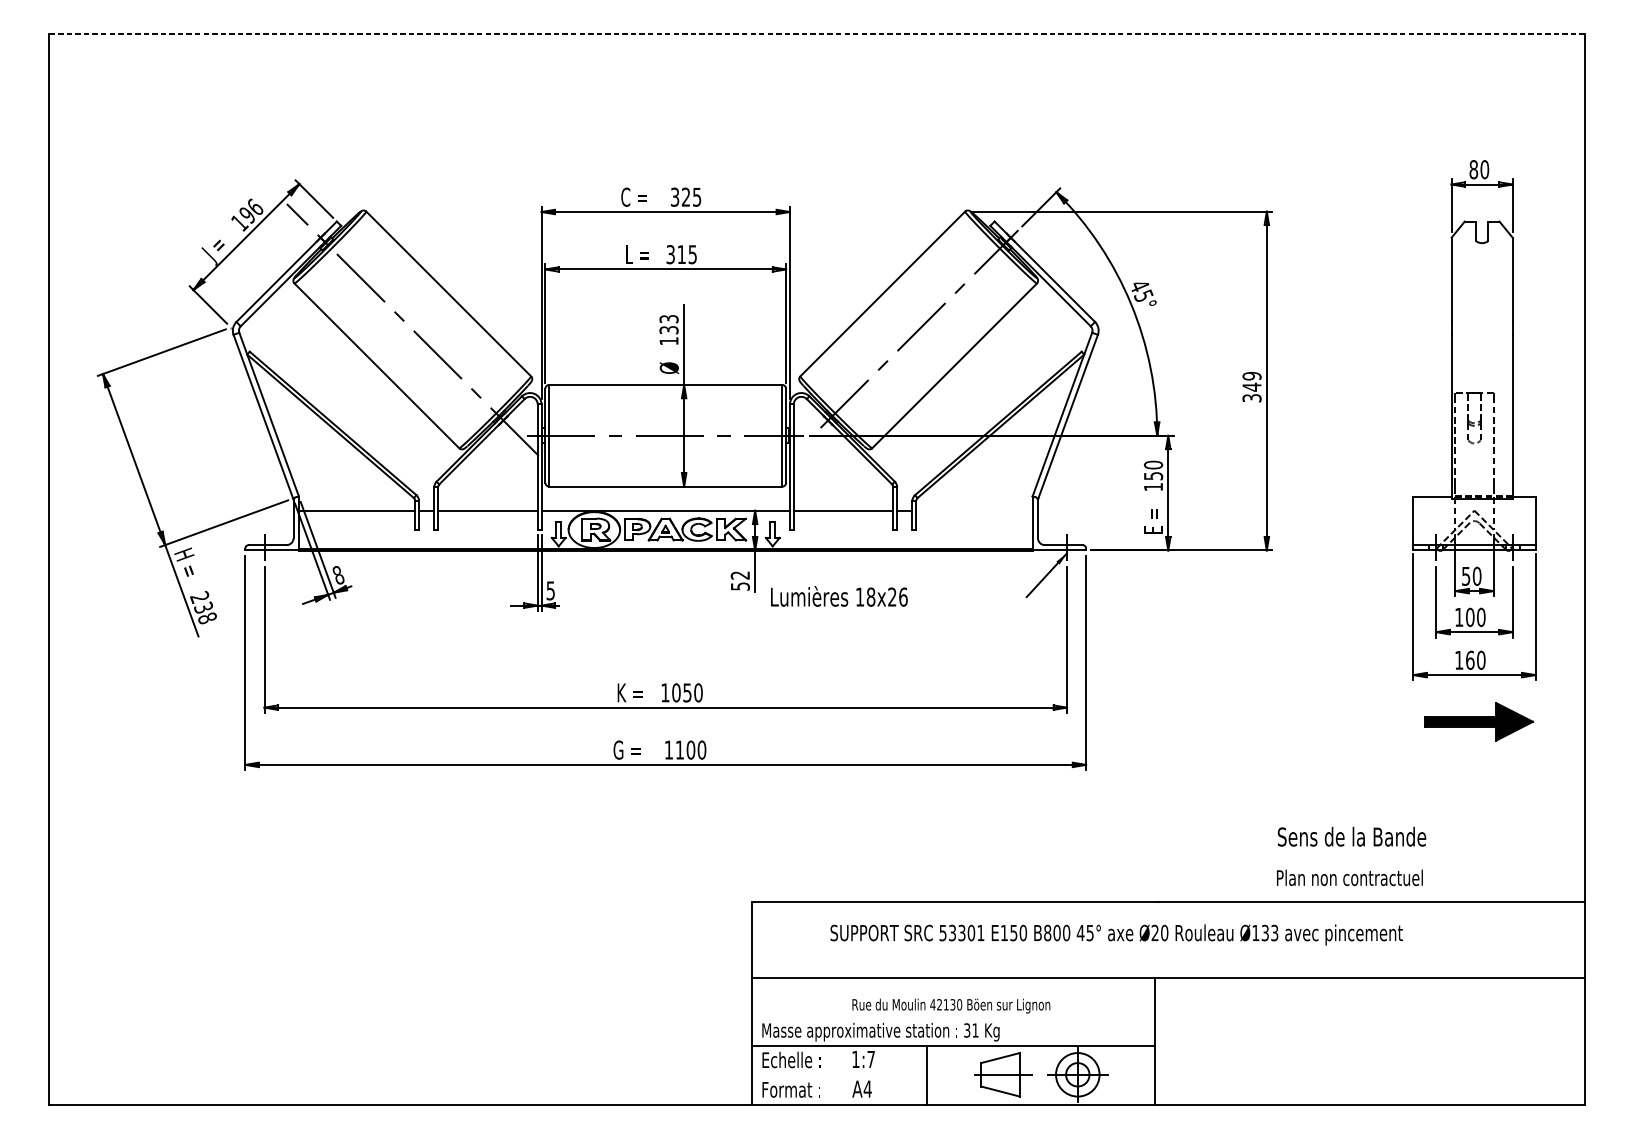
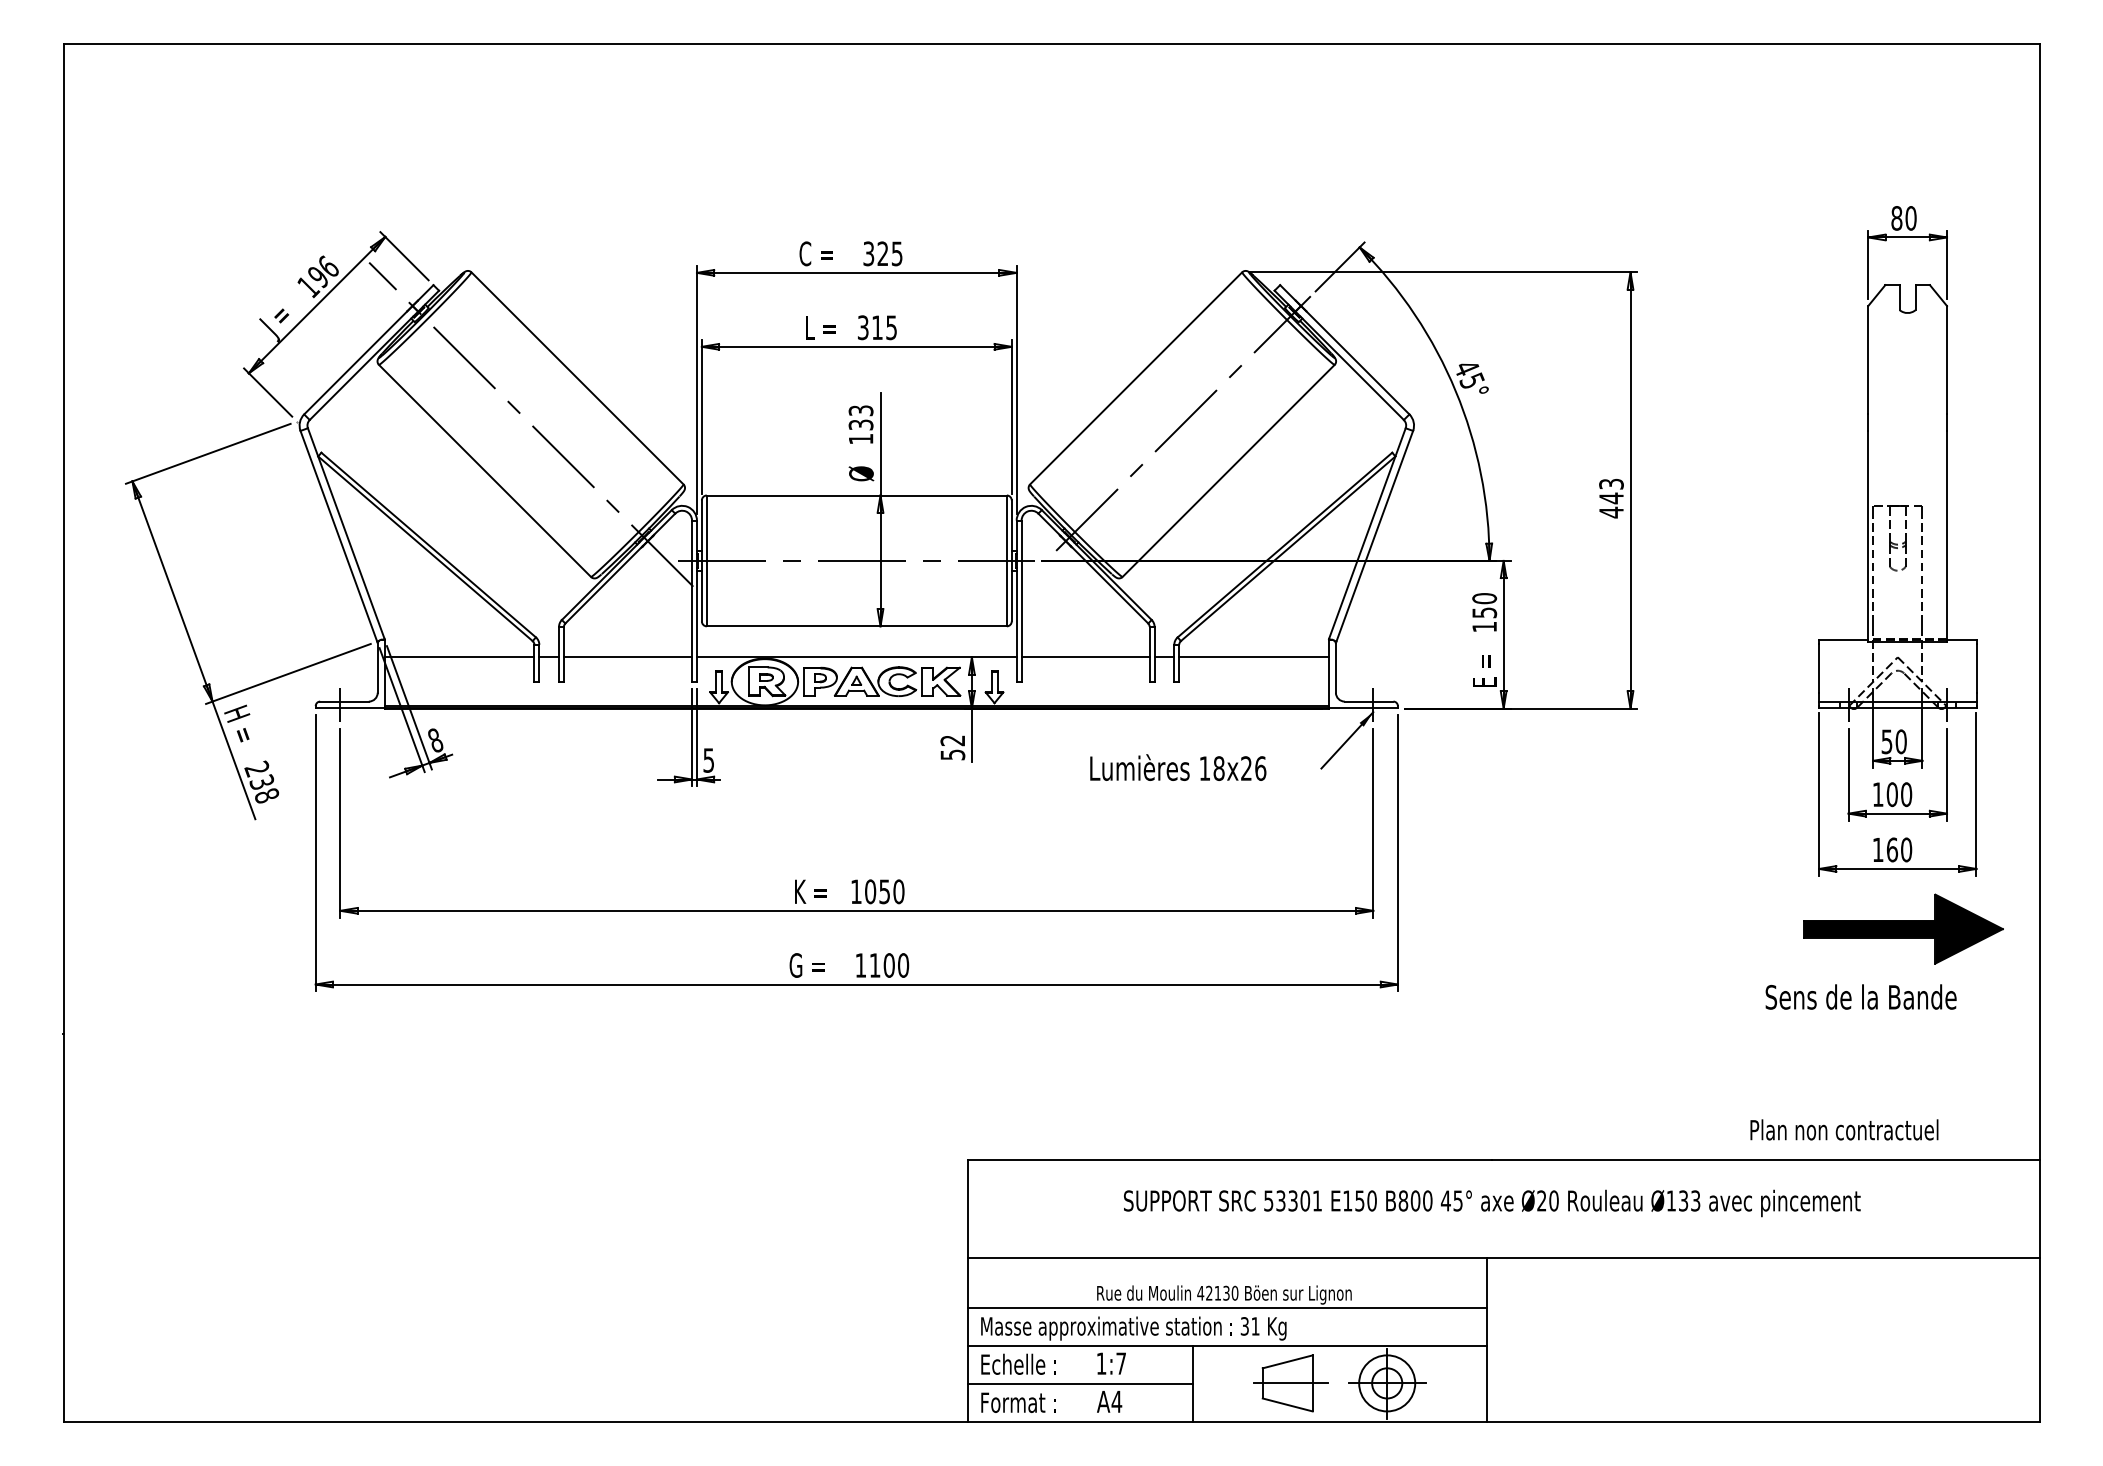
line: (817, 33) -> (1051, 43), dashed -> solid
text: (1252, 387) -> (1611, 498), 349 -> 443
line: (974, 510) -> (1254, 657), added
text: (839, 596) -> (1178, 767), moved
part: (1478, 721) -> (1903, 928), size x1.43
text: (1351, 836) -> (1860, 996), moved
text: (1349, 877) -> (1844, 1129), moved
text: (1116, 935) -> (1492, 1203), moved
line: (953, 1016) -> (1227, 1308), added
line: (839, 1075) -> (1080, 1384), added

